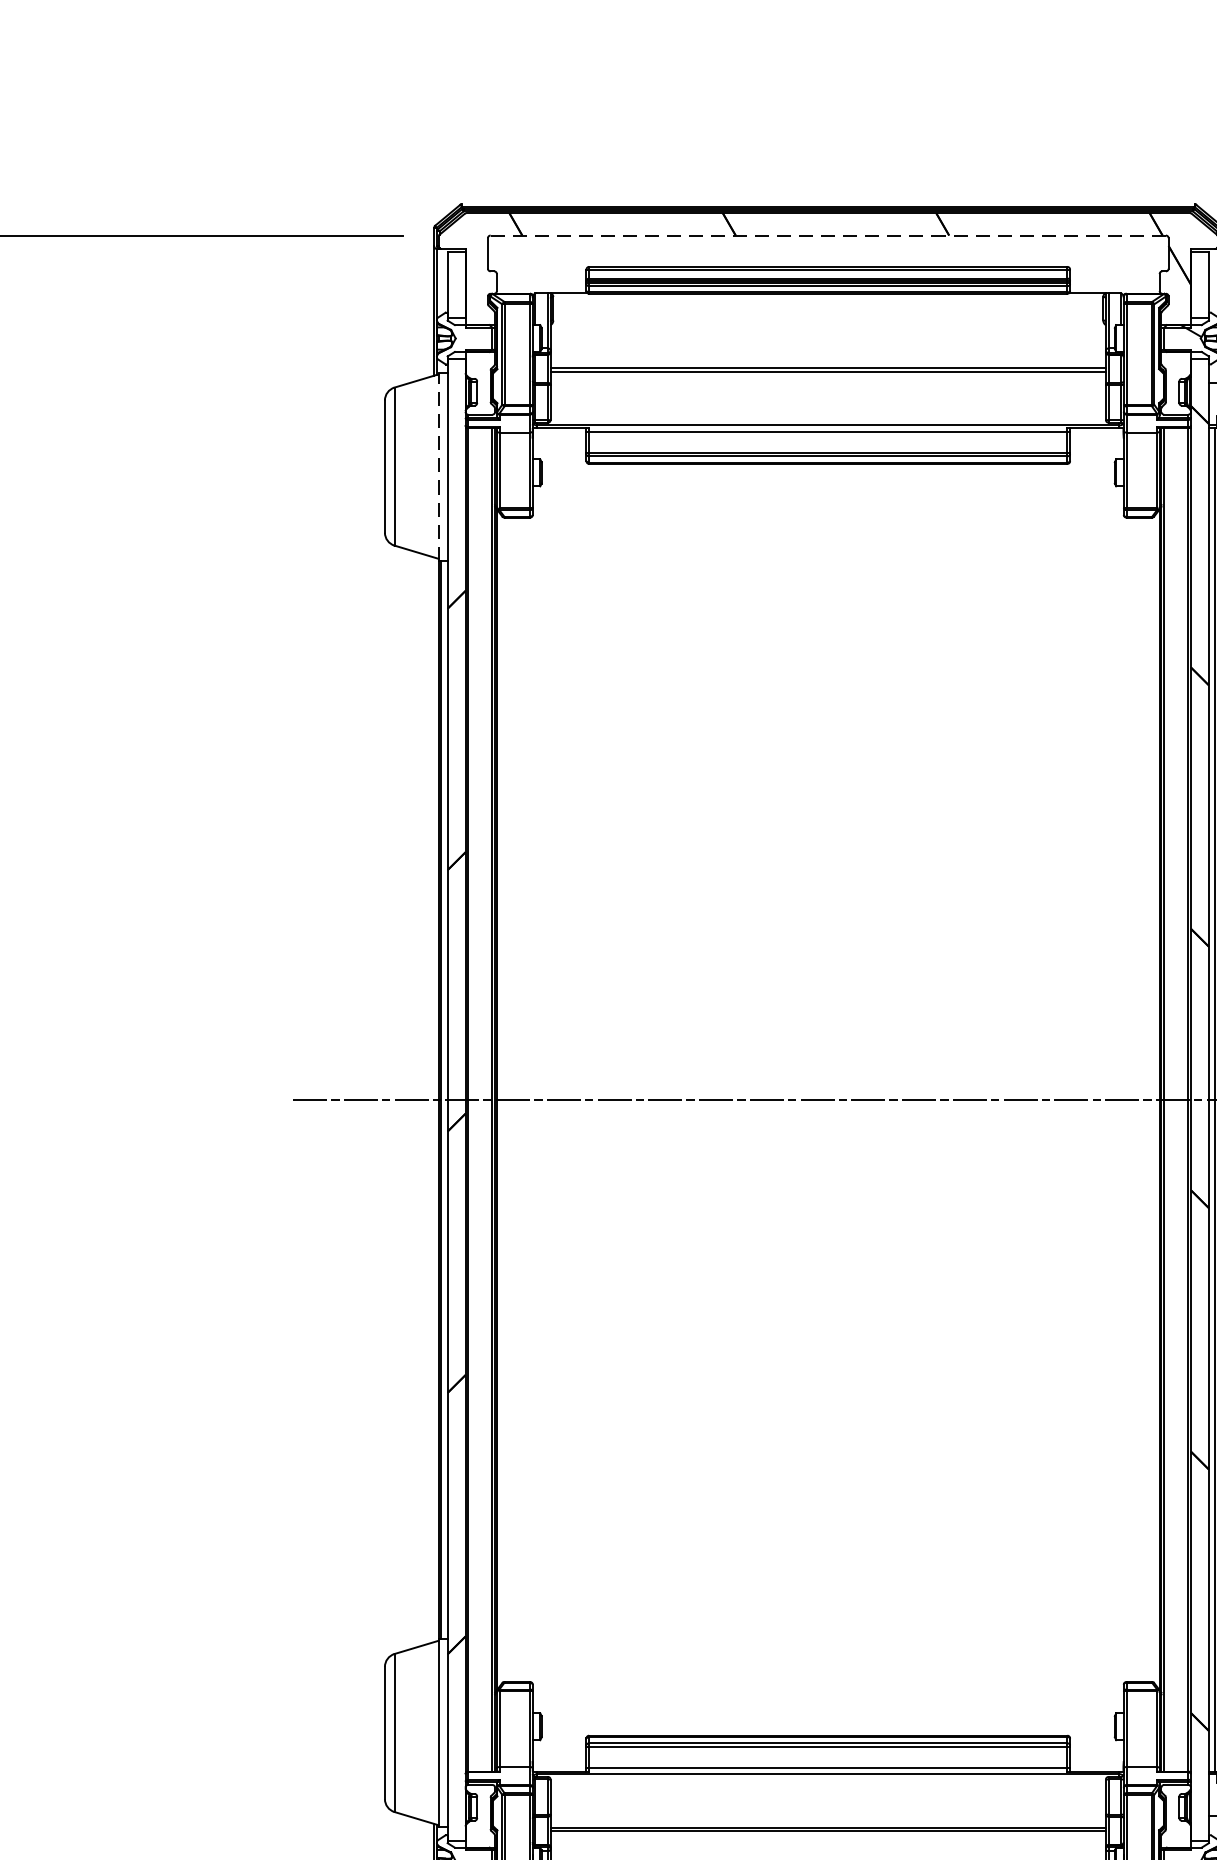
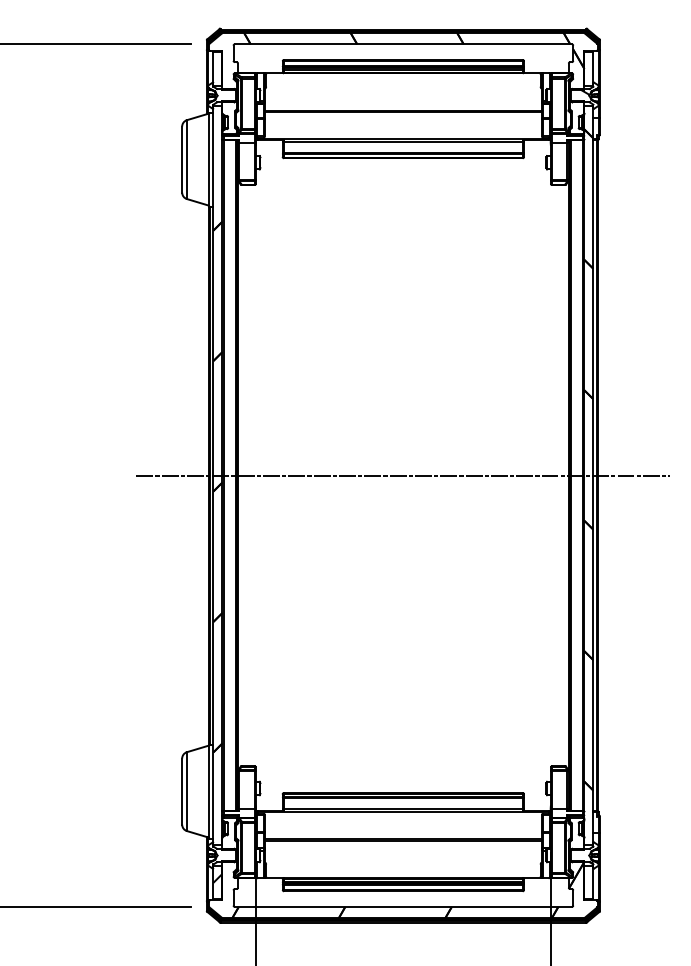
line: (828, 235) -> (403, 44), dashed -> solid
line: (437, 466) -> (208, 159), dashed -> solid

